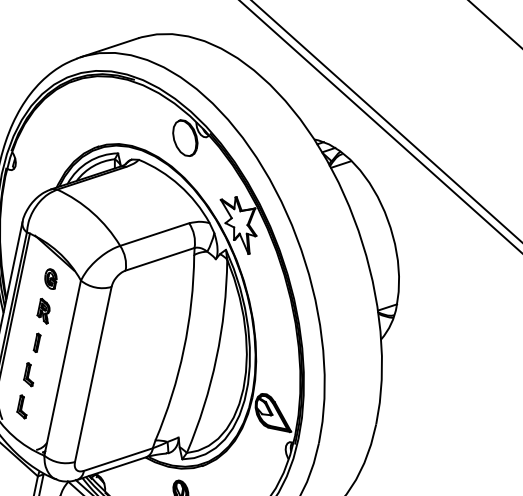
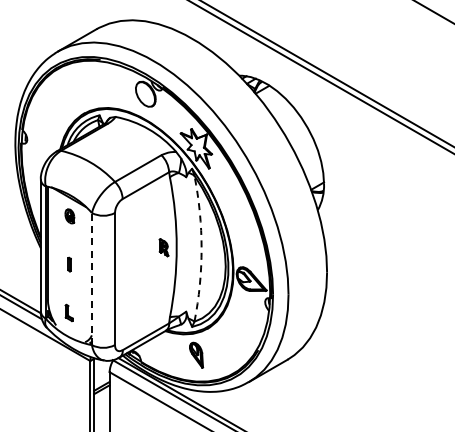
part: (43, 310) -> (163, 247), moved
arc: (216, 357) -> (201, 248), solid -> dashed
line: (62, 367) -> (91, 278), solid -> dashed
part: (29, 374) -> (68, 288), removed

